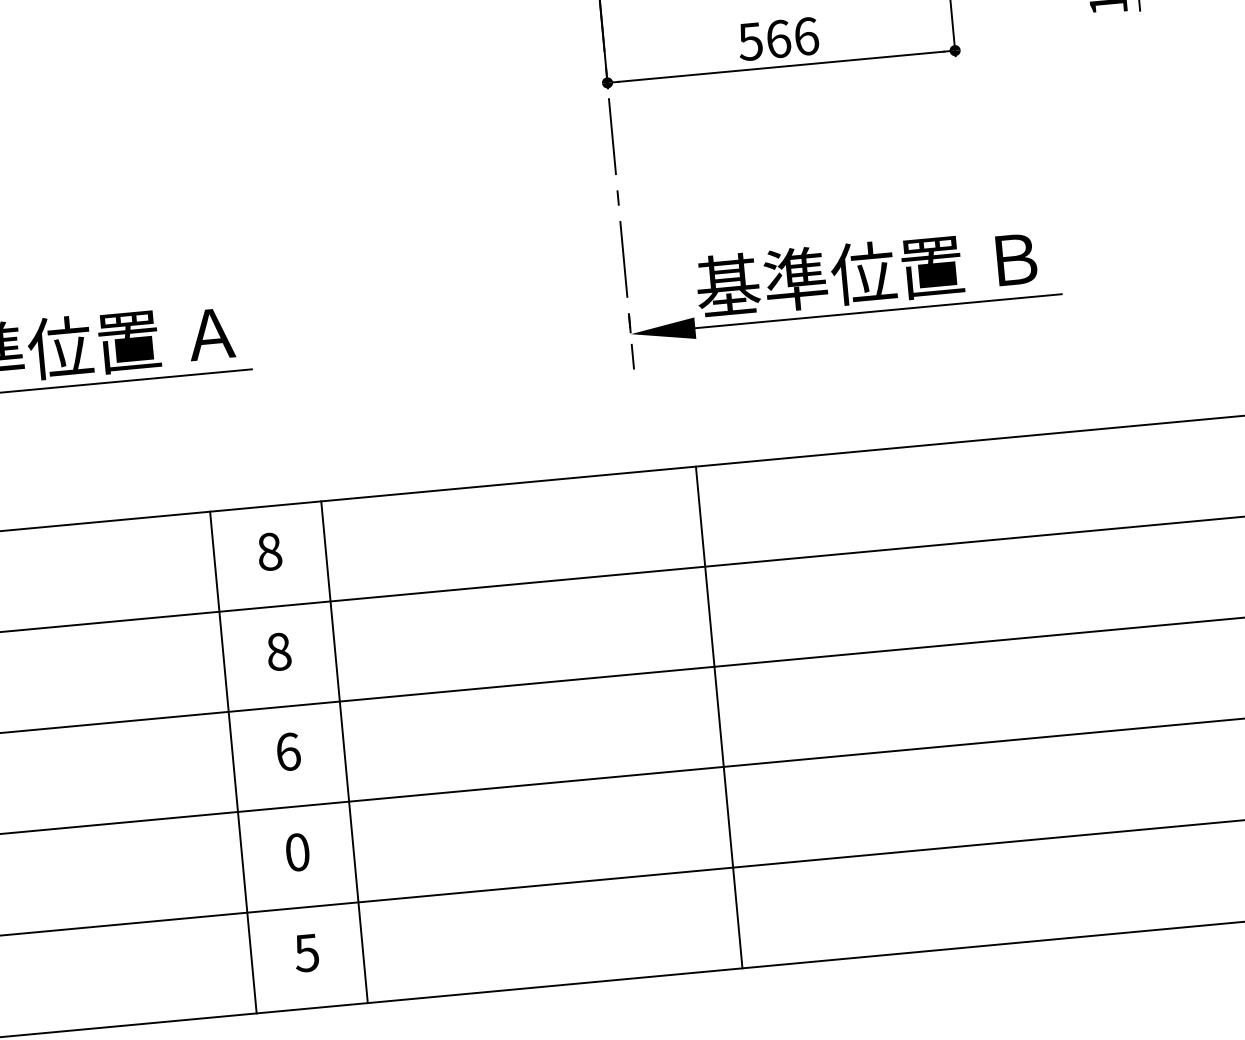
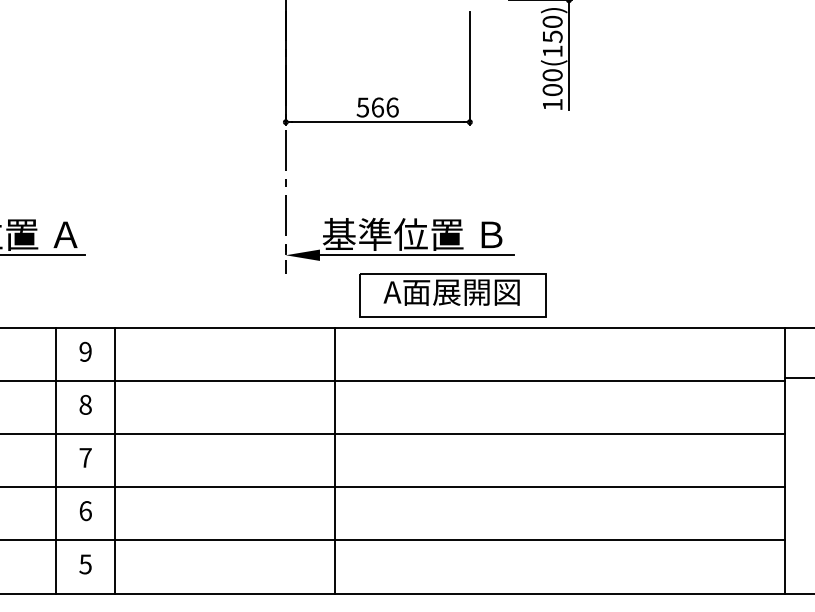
part: (952, 380) -> (452, 295), added
text: (269, 551) -> (85, 351), 8 -> 9
line: (719, 716) -> (334, 460), moved
text: (287, 751) -> (85, 457), 6 -> 7
text: (297, 851) -> (85, 510), 0 -> 6

